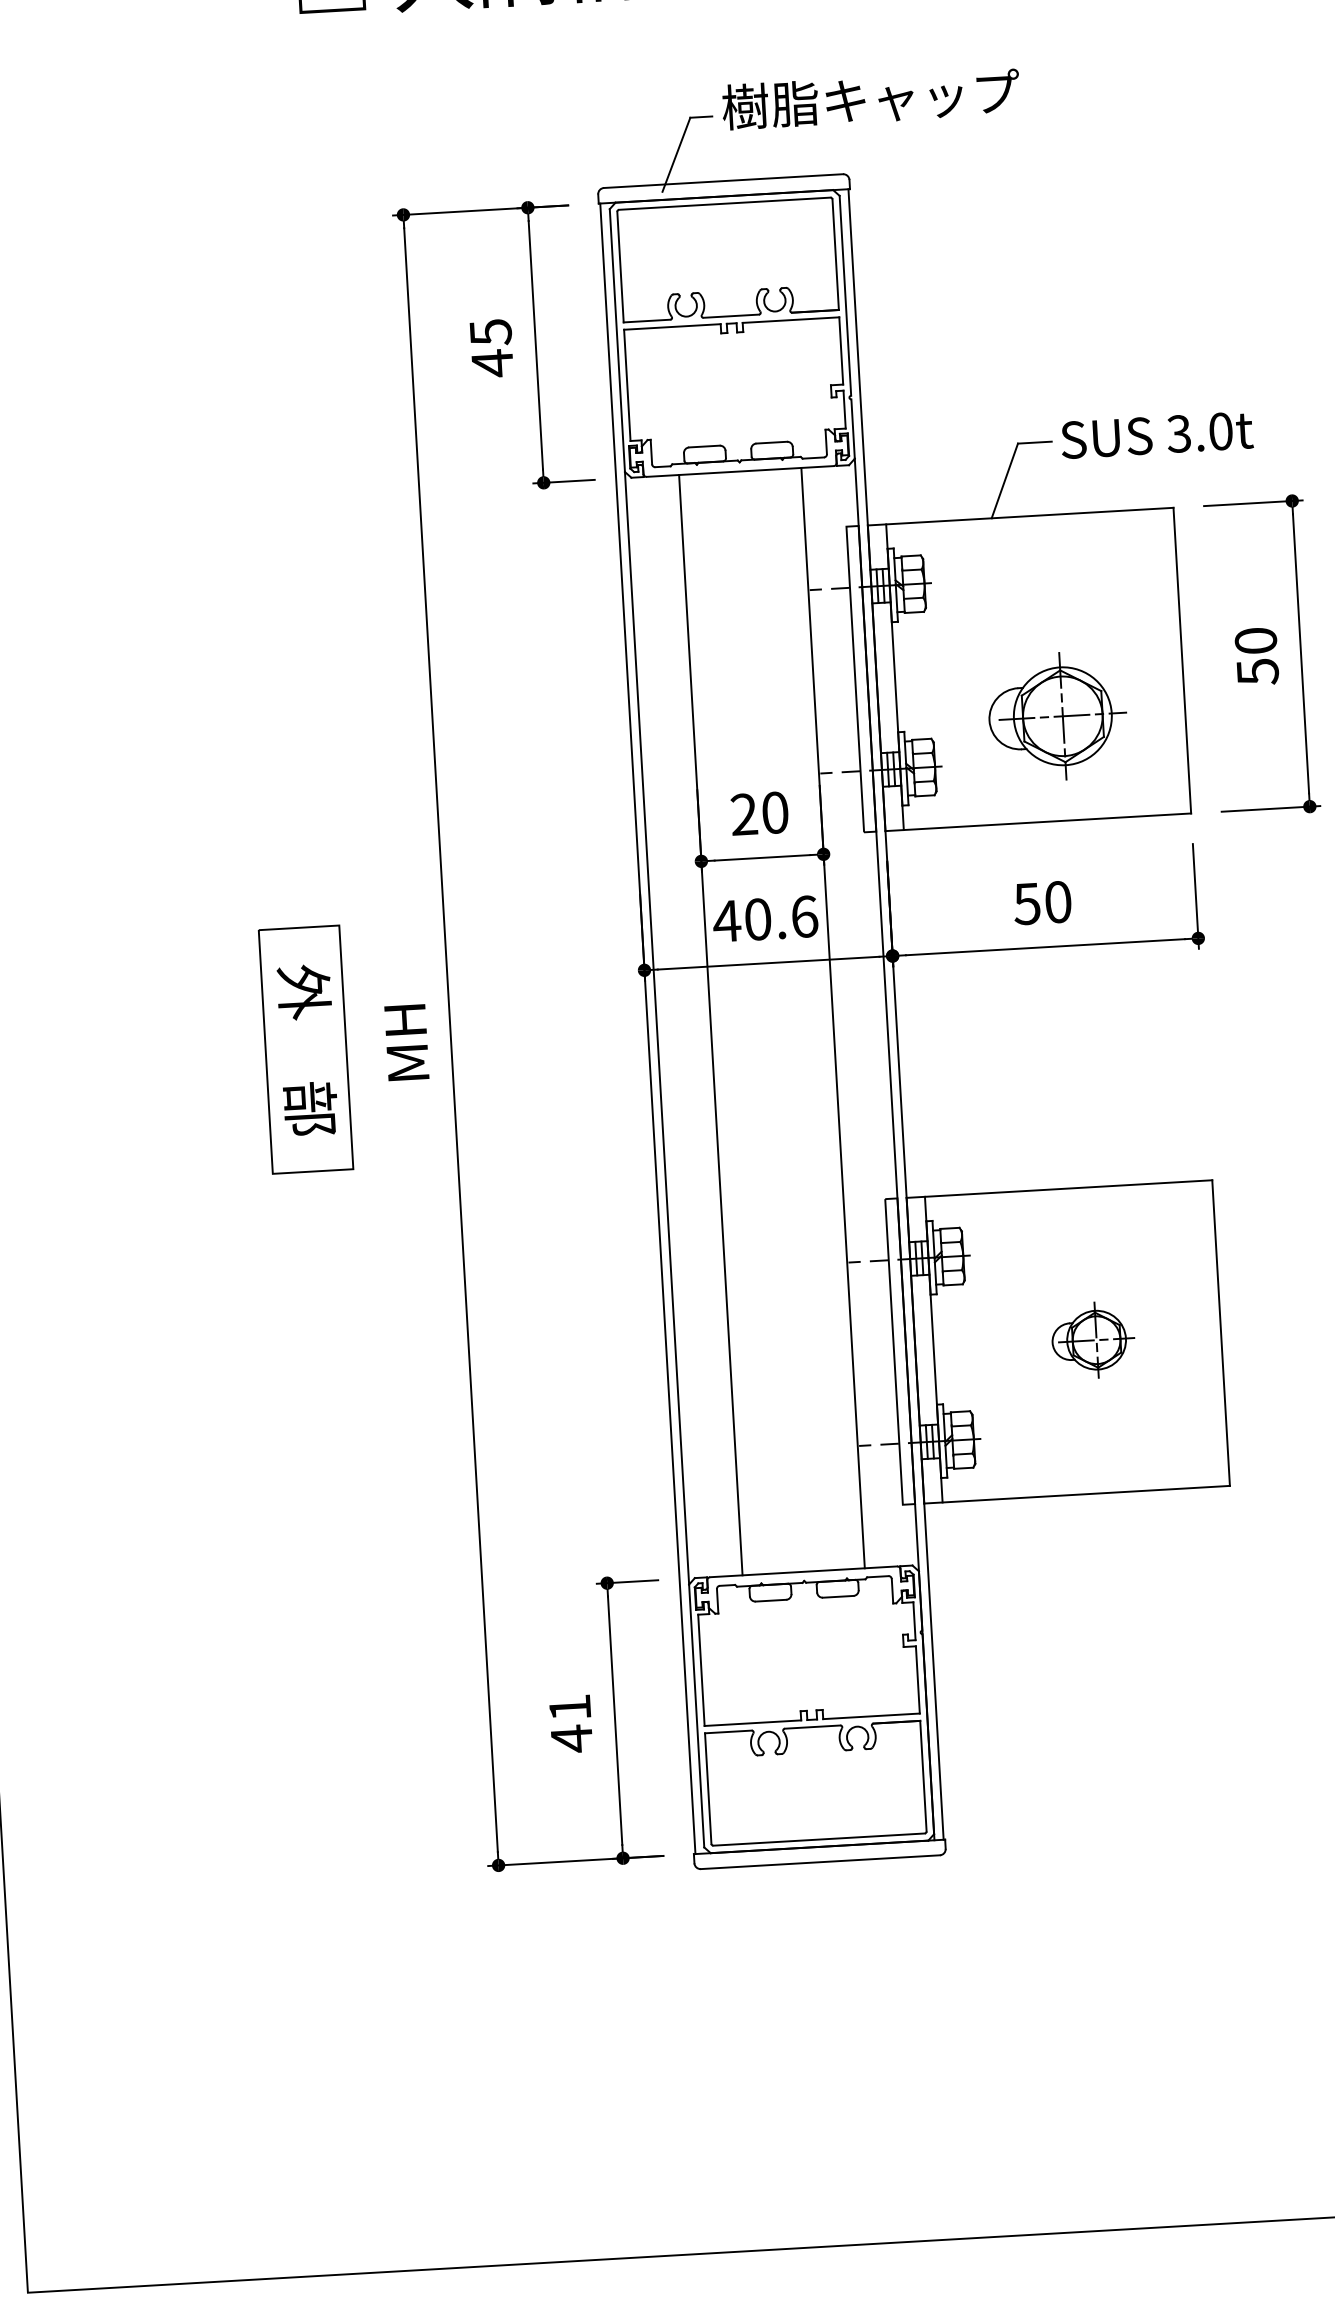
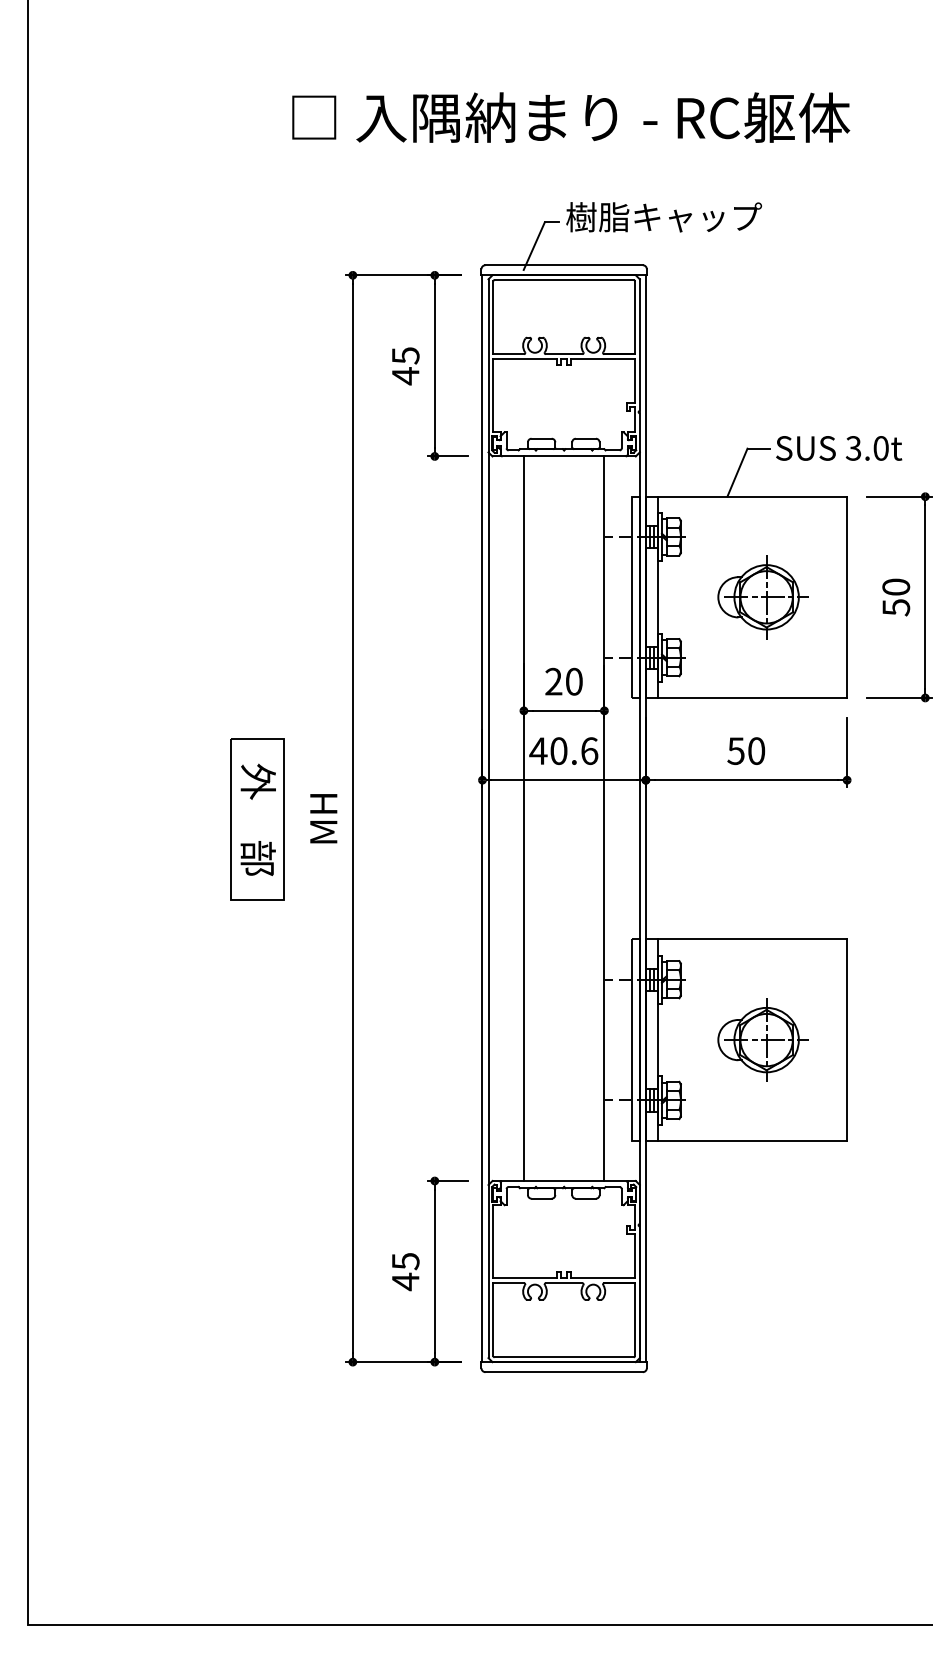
part: (1056, 716) -> (762, 597), moved
part: (1092, 1339) -> (762, 1039), size x1.67
text: (569, 1707) -> (405, 1261), 41 -> 45

